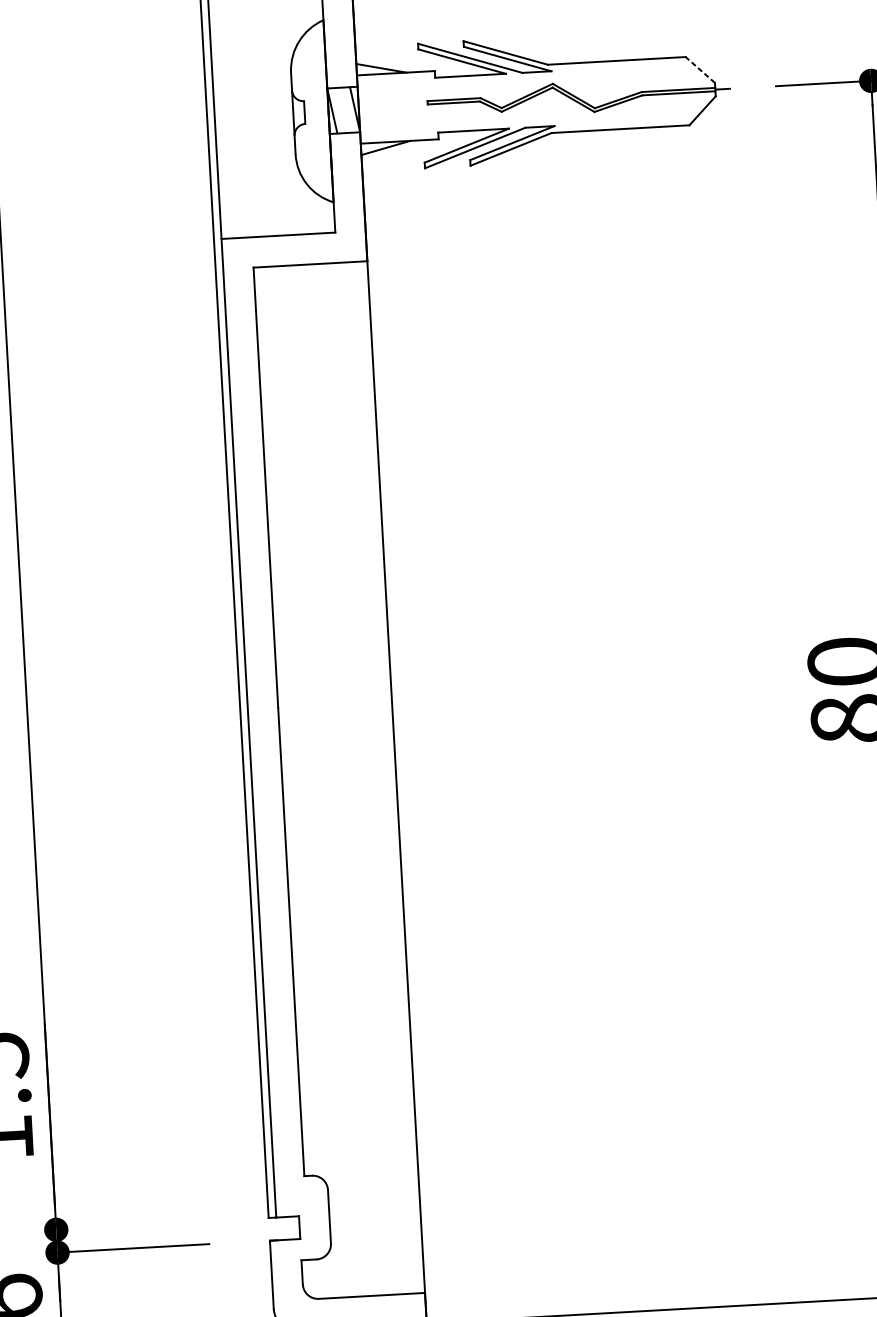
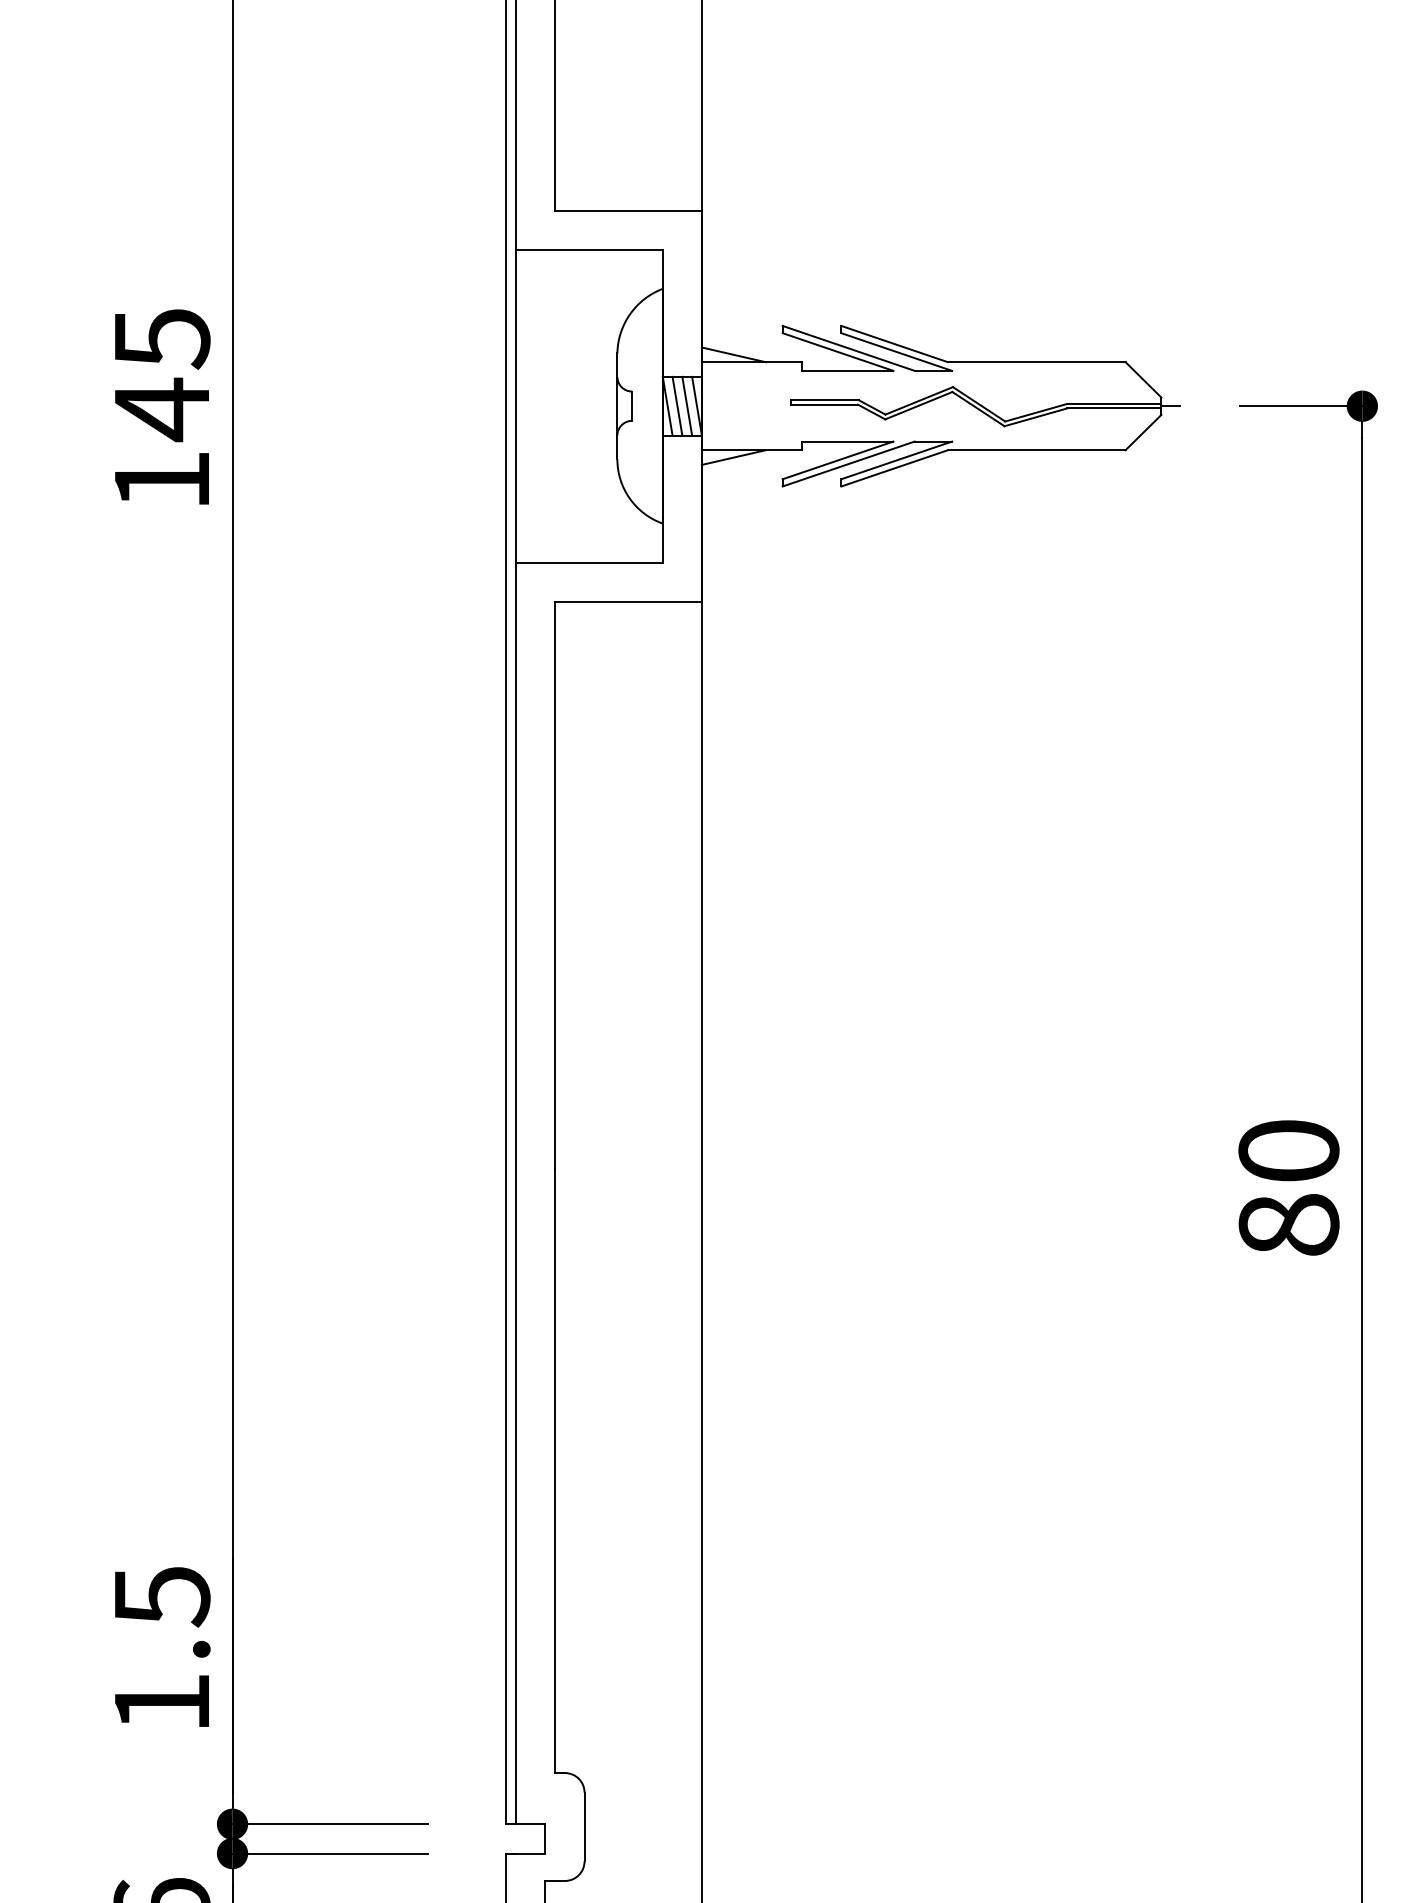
line: (700, 69) -> (1143, 379), dashed -> solid
line: (347, 109) -> (687, 405), added
line: (339, 110) -> (677, 405), added
line: (132, 1225) -> (330, 1824), added

